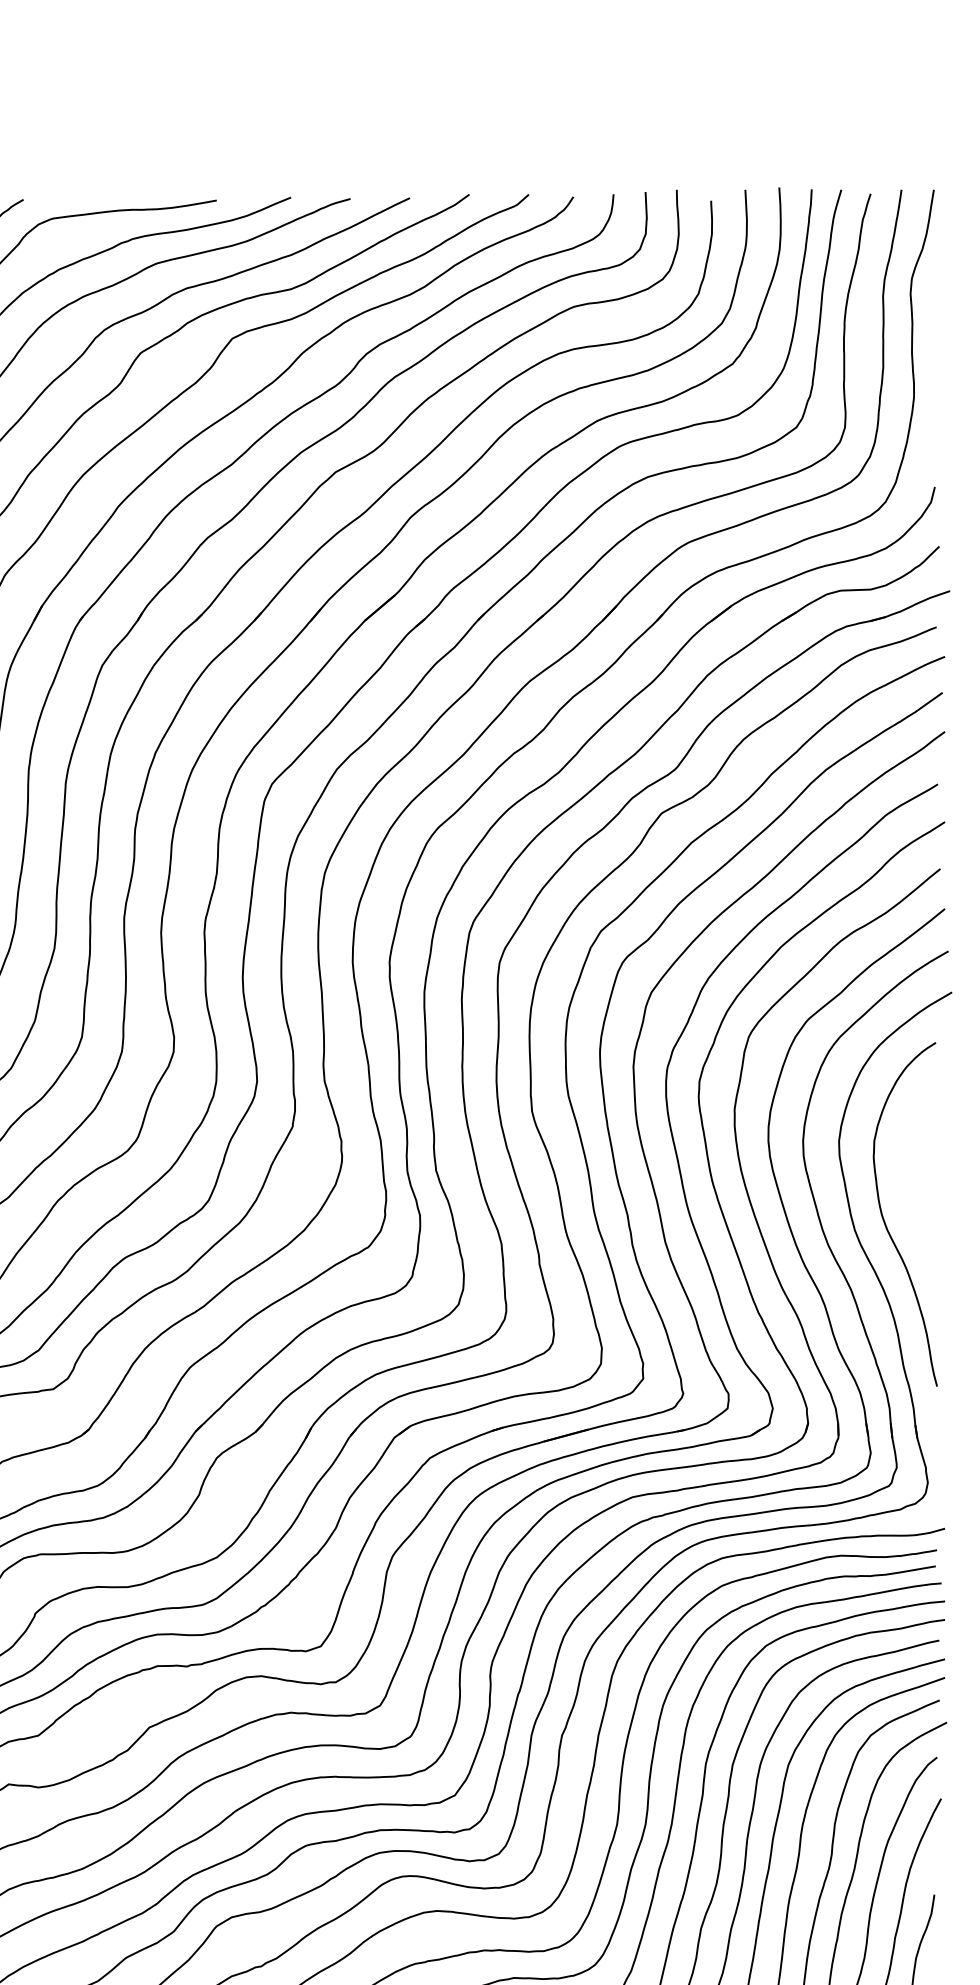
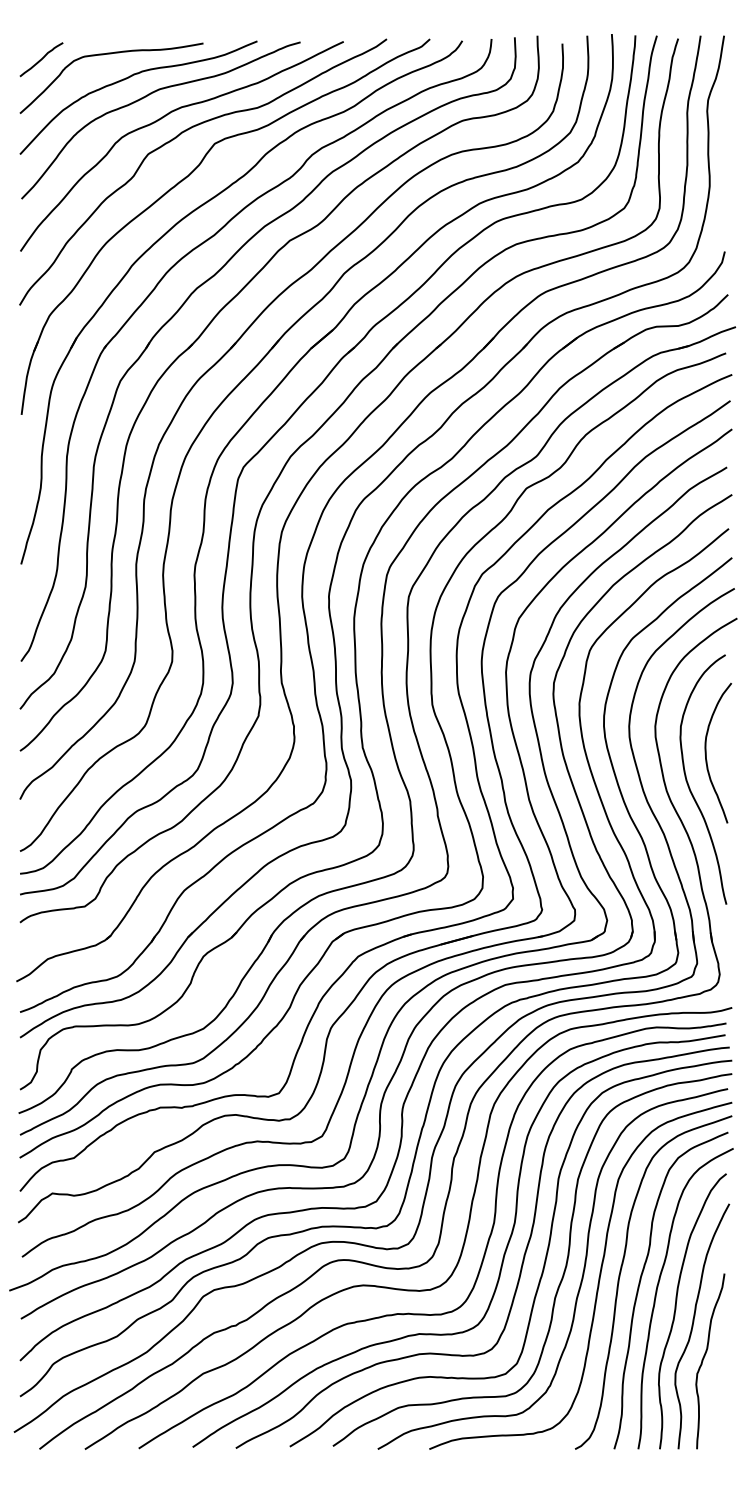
curve: (909, 1177) -> (706, 752), added

